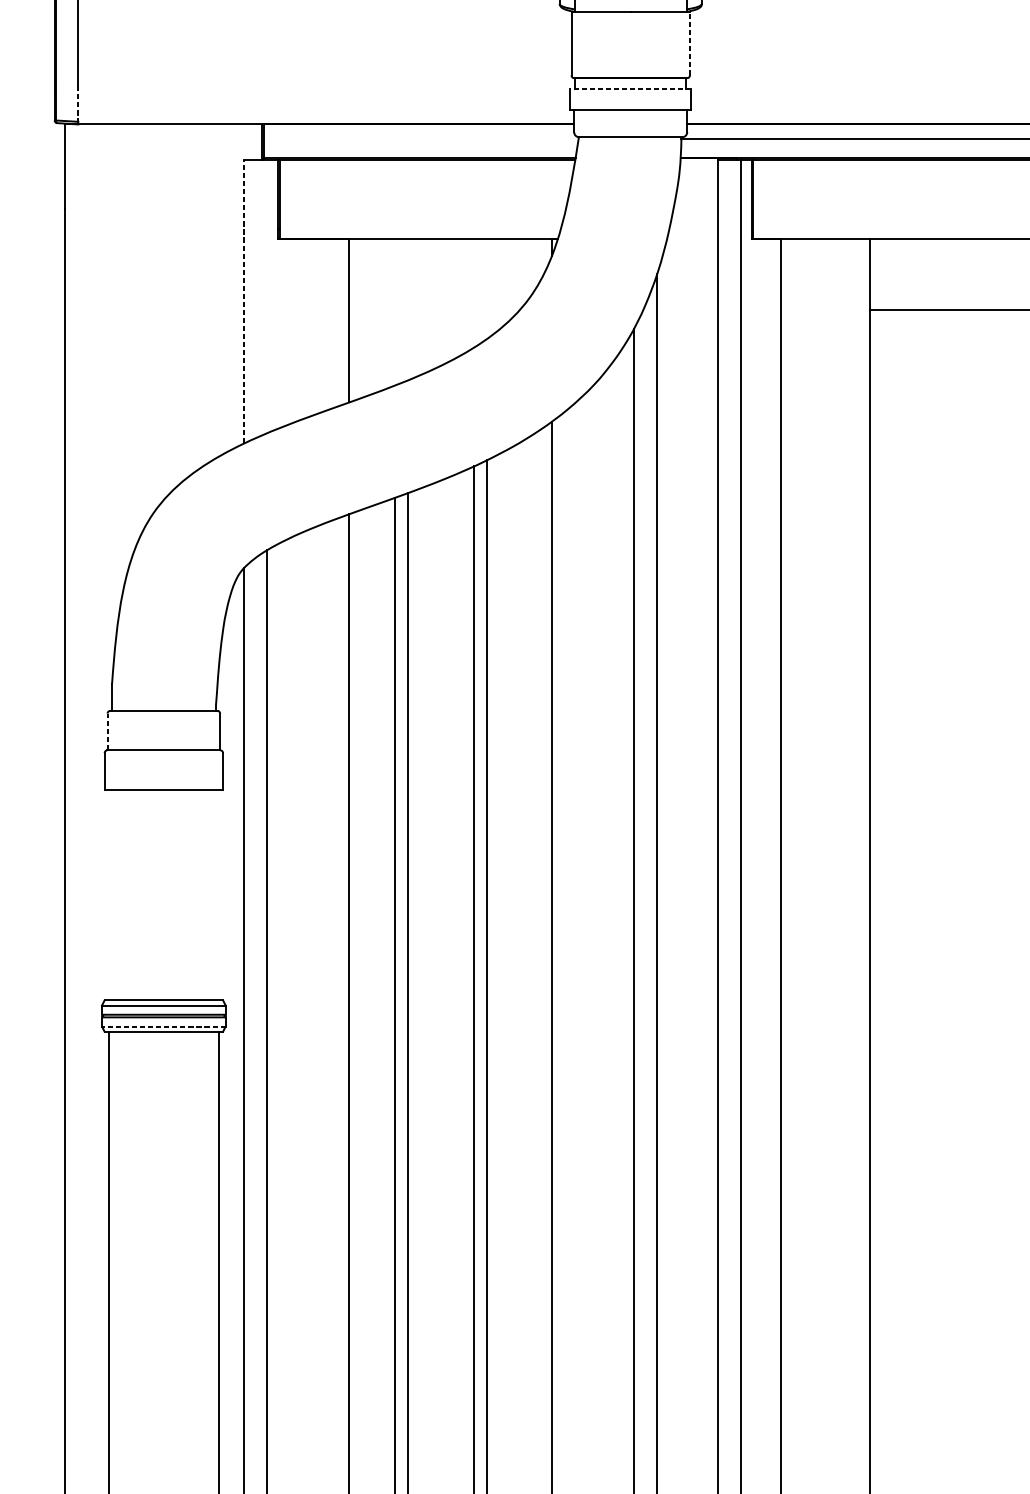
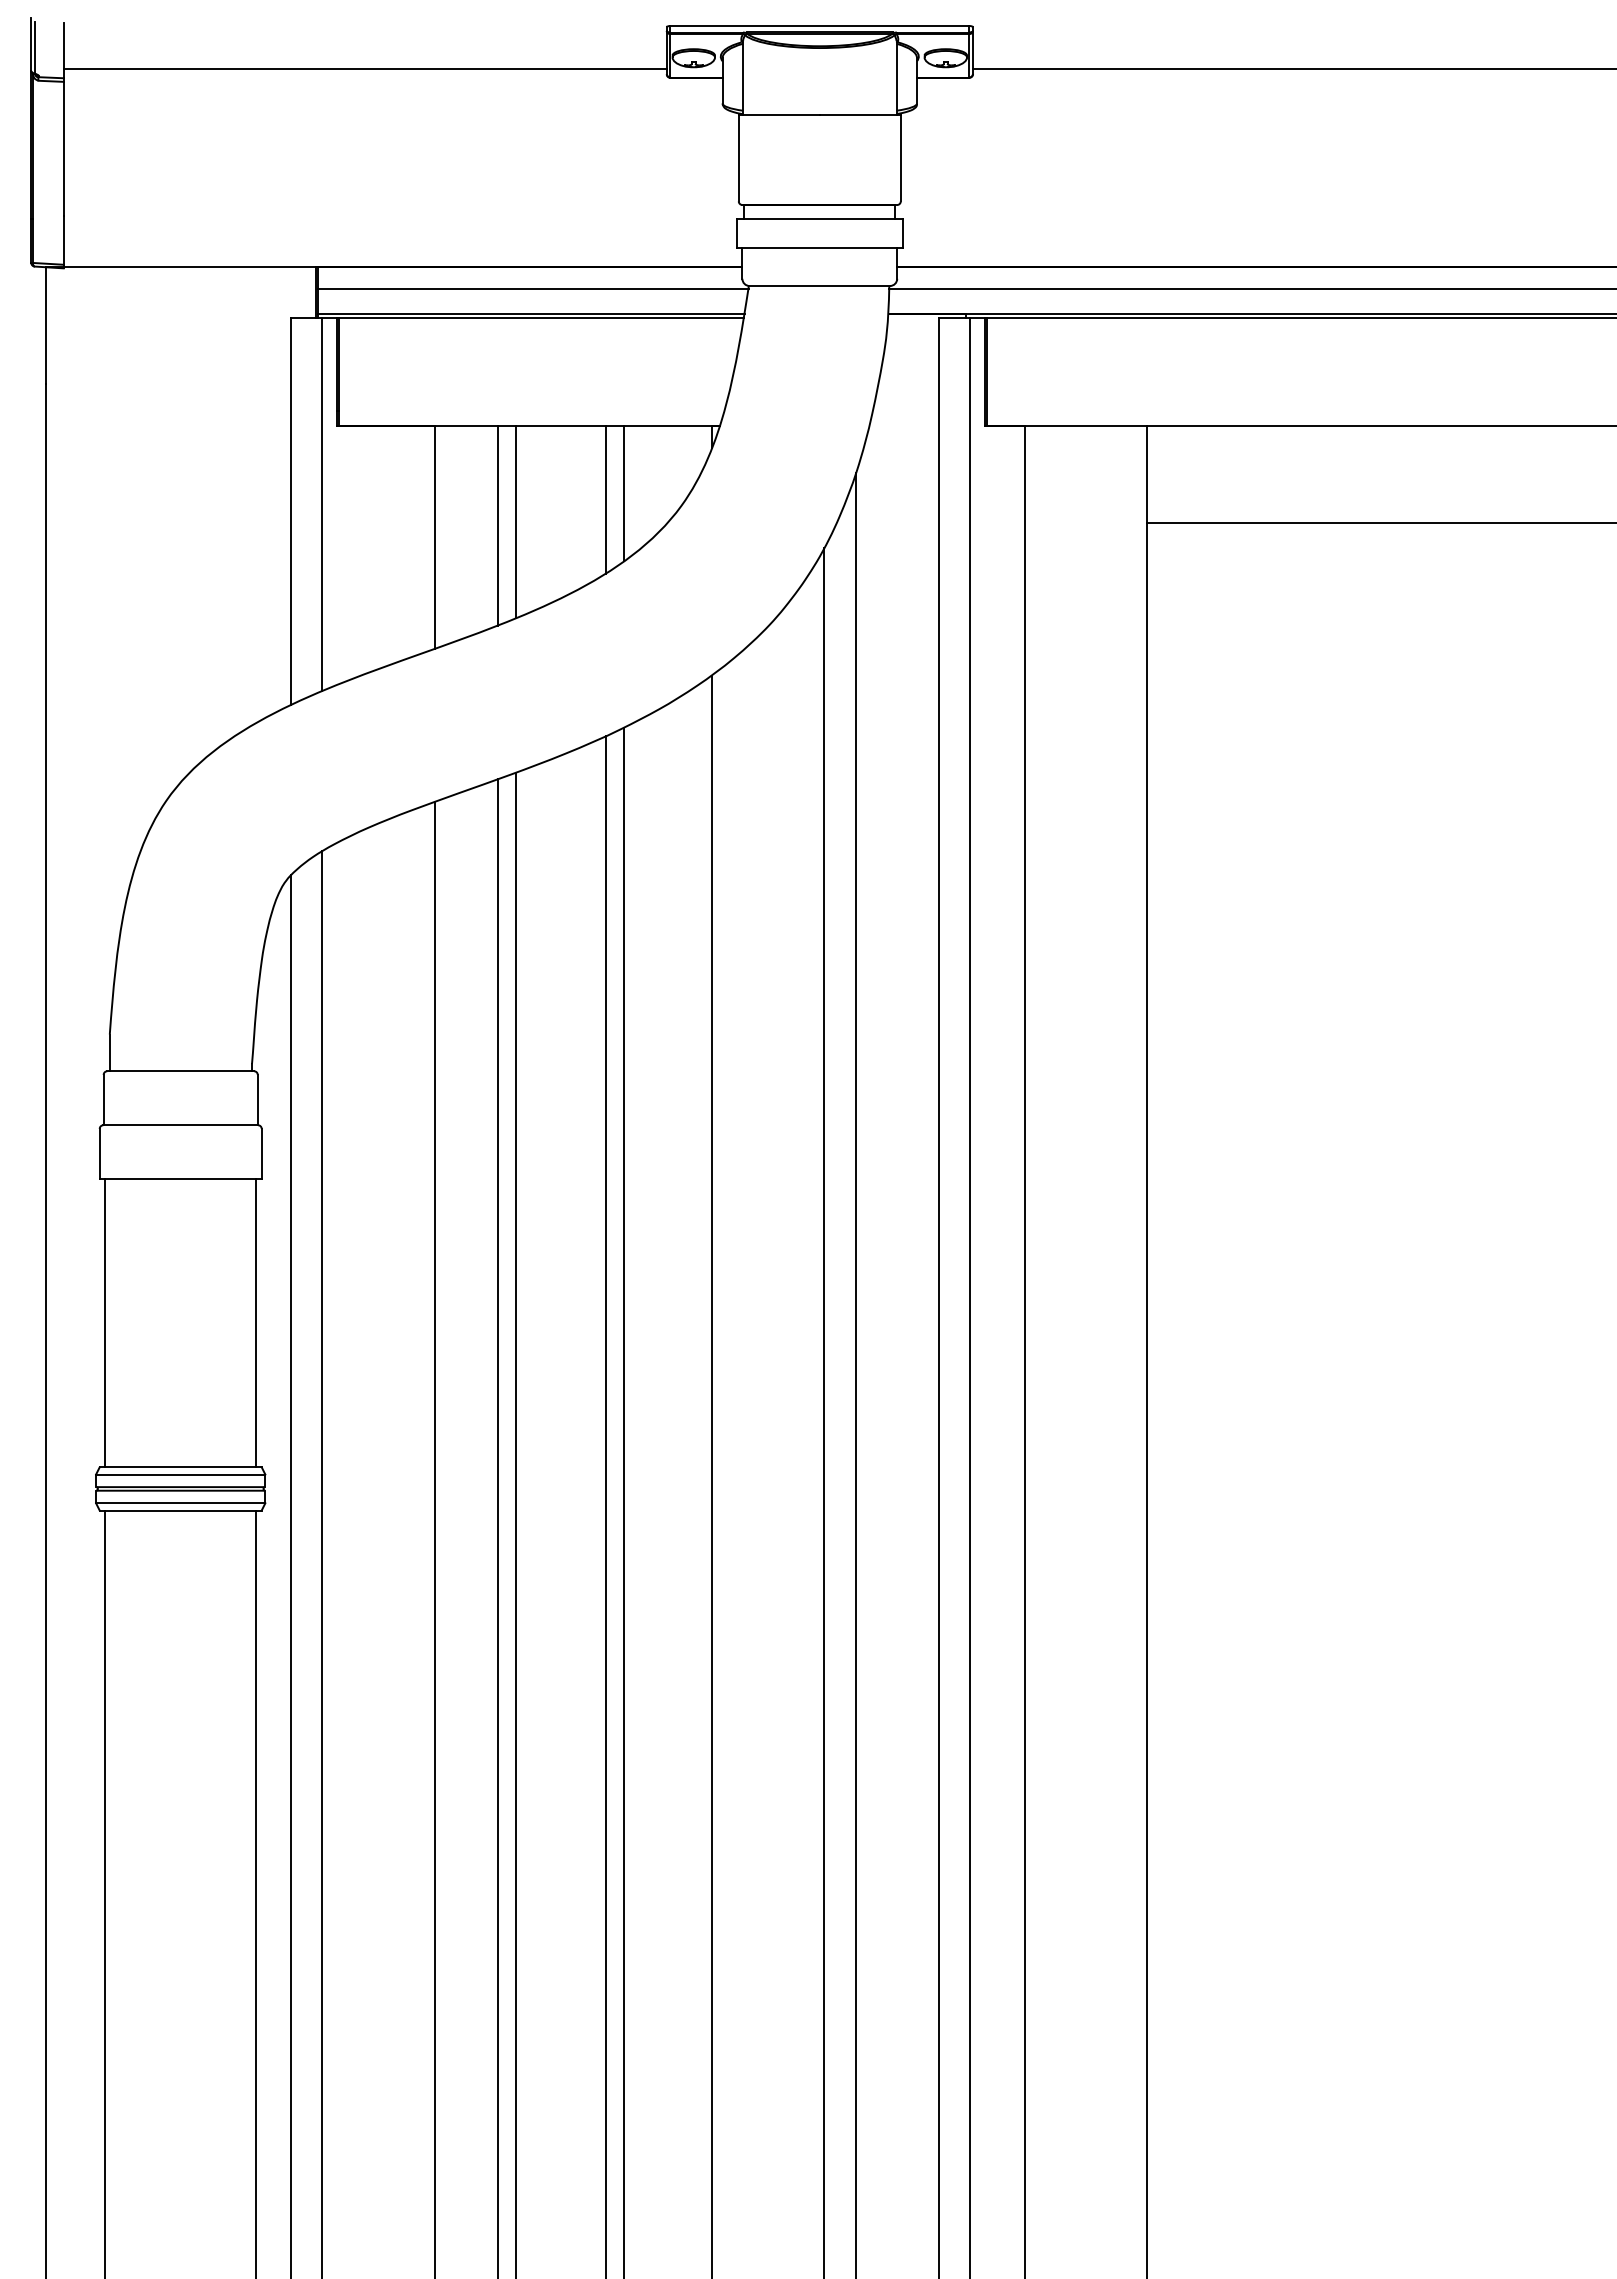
line: (689, 43) -> (900, 157), dashed -> solid
line: (630, 88) -> (819, 219), dashed -> solid
line: (78, 104) -> (63, 240), dashed -> solid
line: (420, 139) -> (532, 288), added
line: (487, 288) -> (623, 493), added
line: (474, 293) -> (605, 499), added
line: (267, 296) -> (322, 504), added
line: (244, 302) -> (290, 511), dashed -> solid
line: (408, 309) -> (515, 521), added
line: (395, 312) -> (497, 525), added
line: (107, 731) -> (103, 1099), dashed -> solid
line: (108, 895) -> (105, 1323), added
line: (219, 895) -> (256, 1323), added
line: (163, 1026) -> (180, 1503), dashed -> solid

